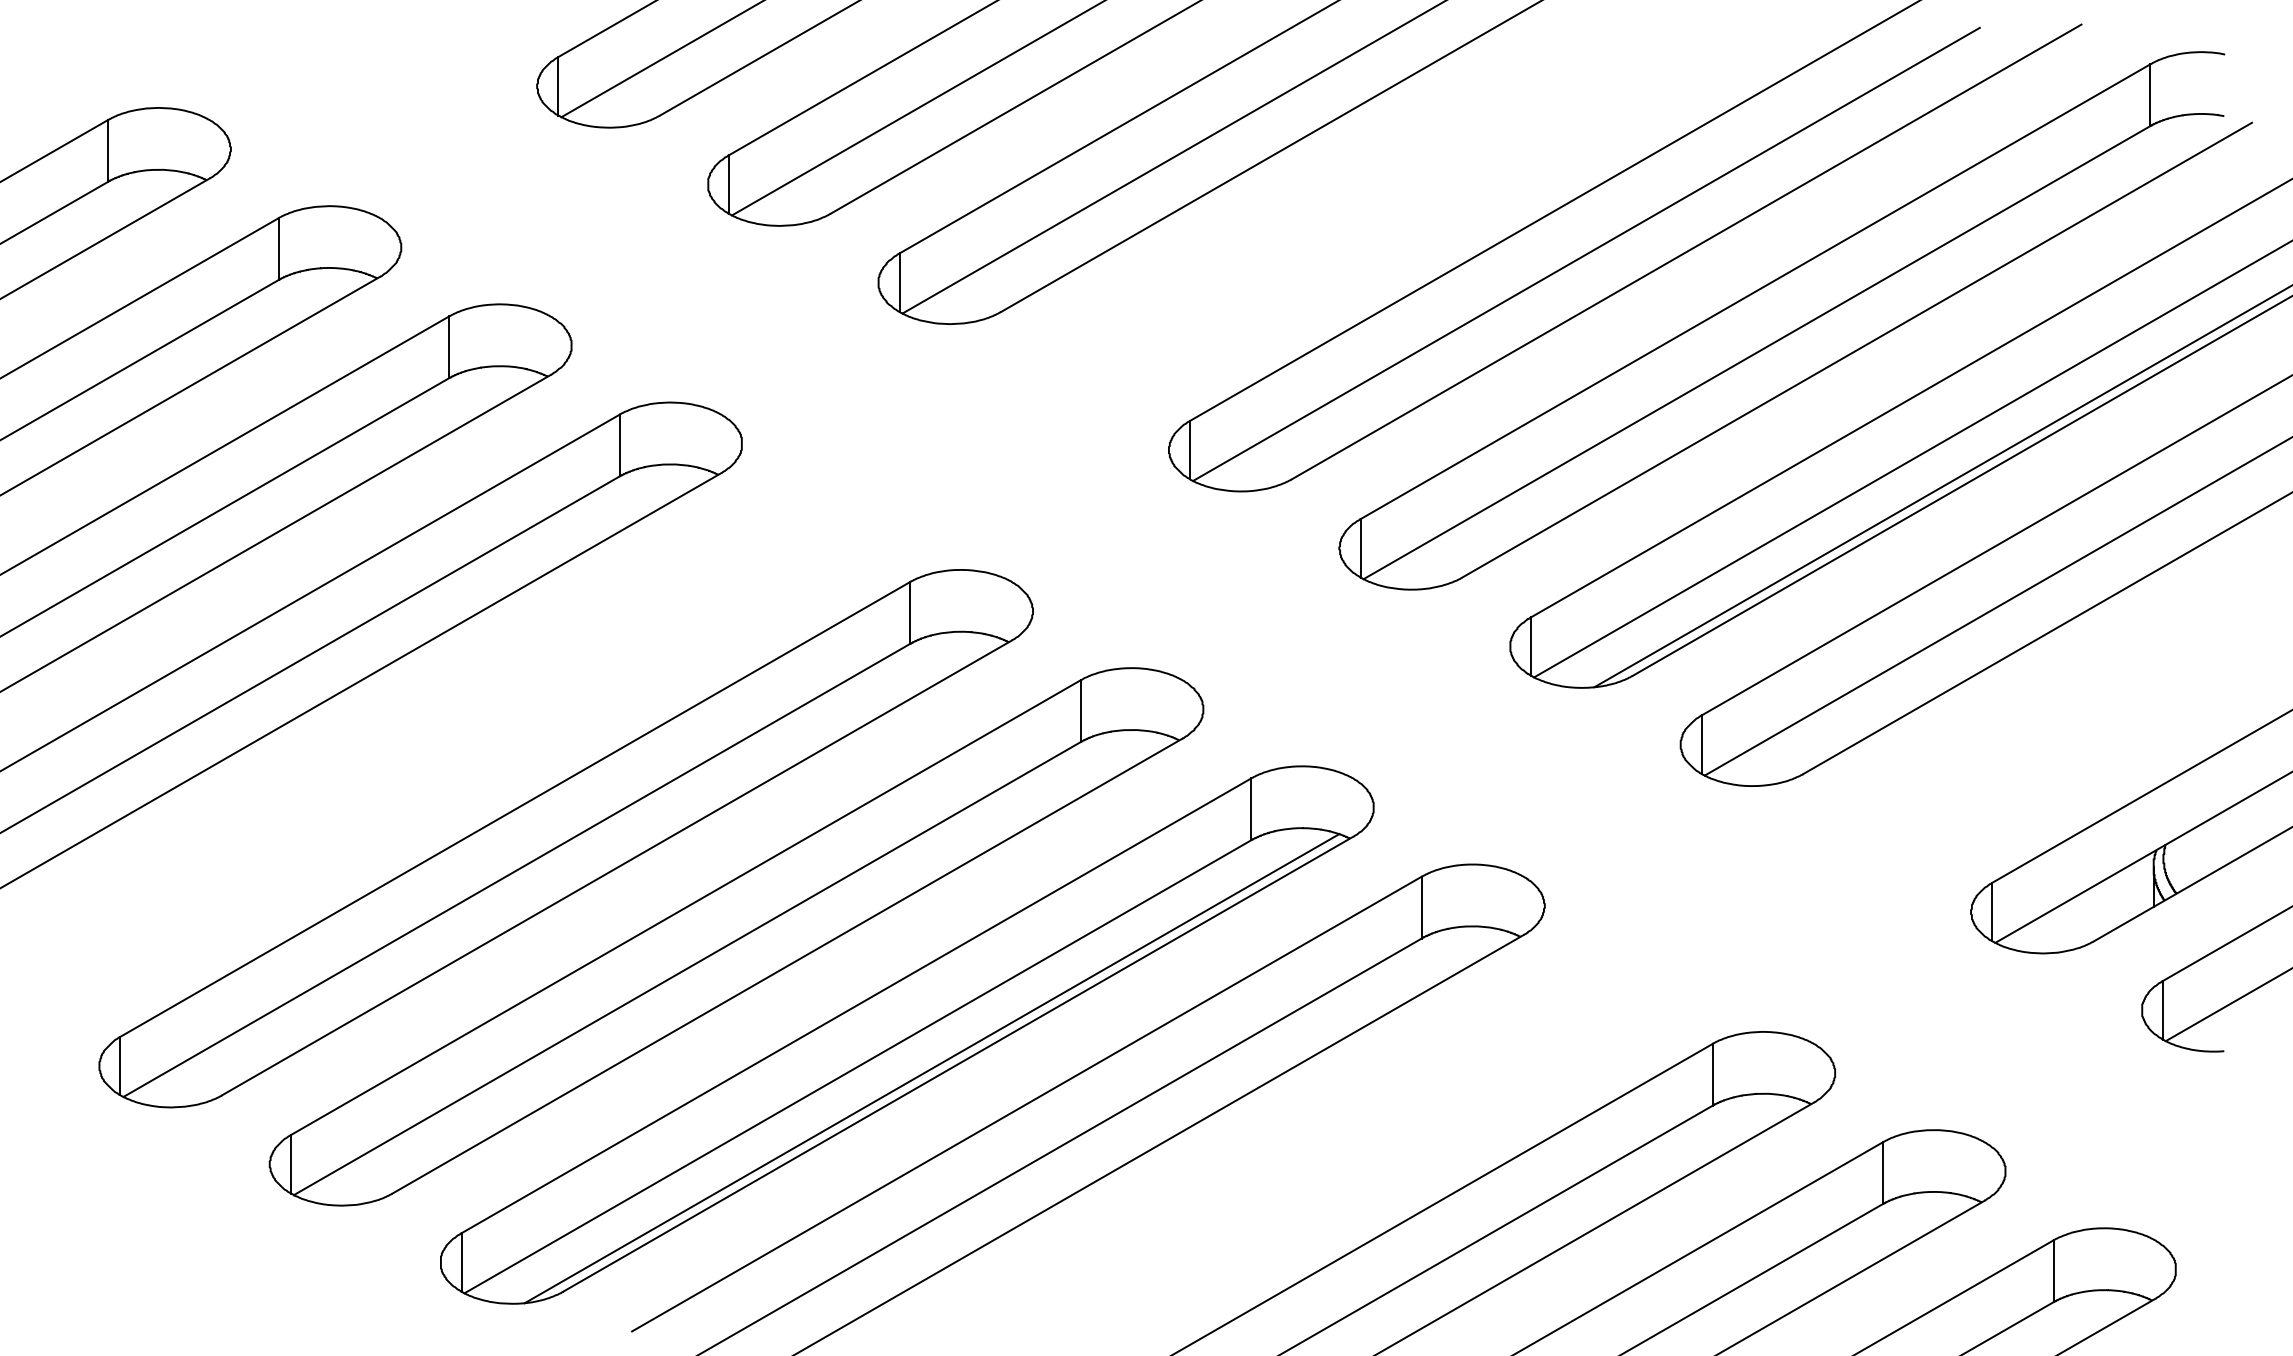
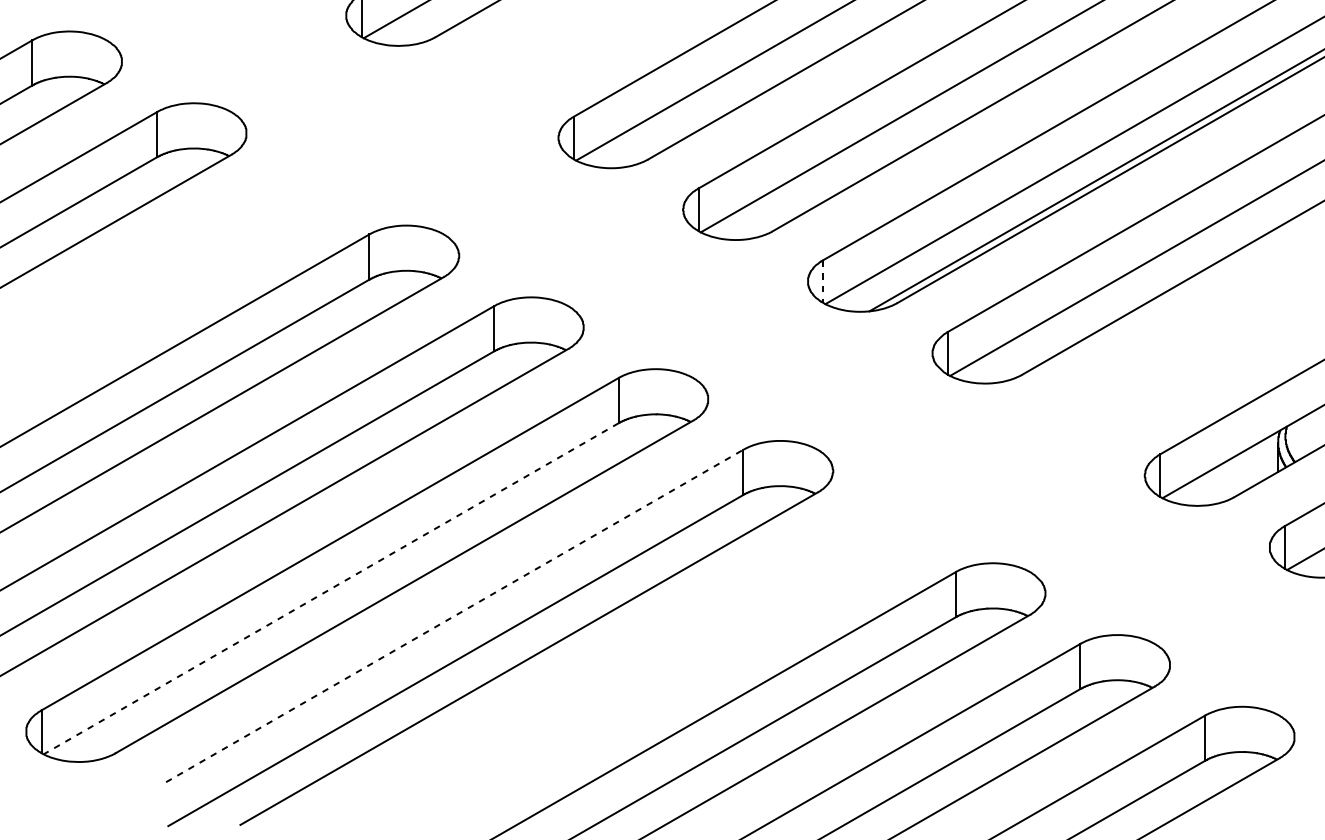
line: (1531, 647) -> (823, 282), solid -> dashed
line: (857, 1066) -> (330, 588), solid -> dashed
line: (931, 1068) -> (384, 590), removed
line: (1026, 1104) -> (454, 616), solid -> dashed

